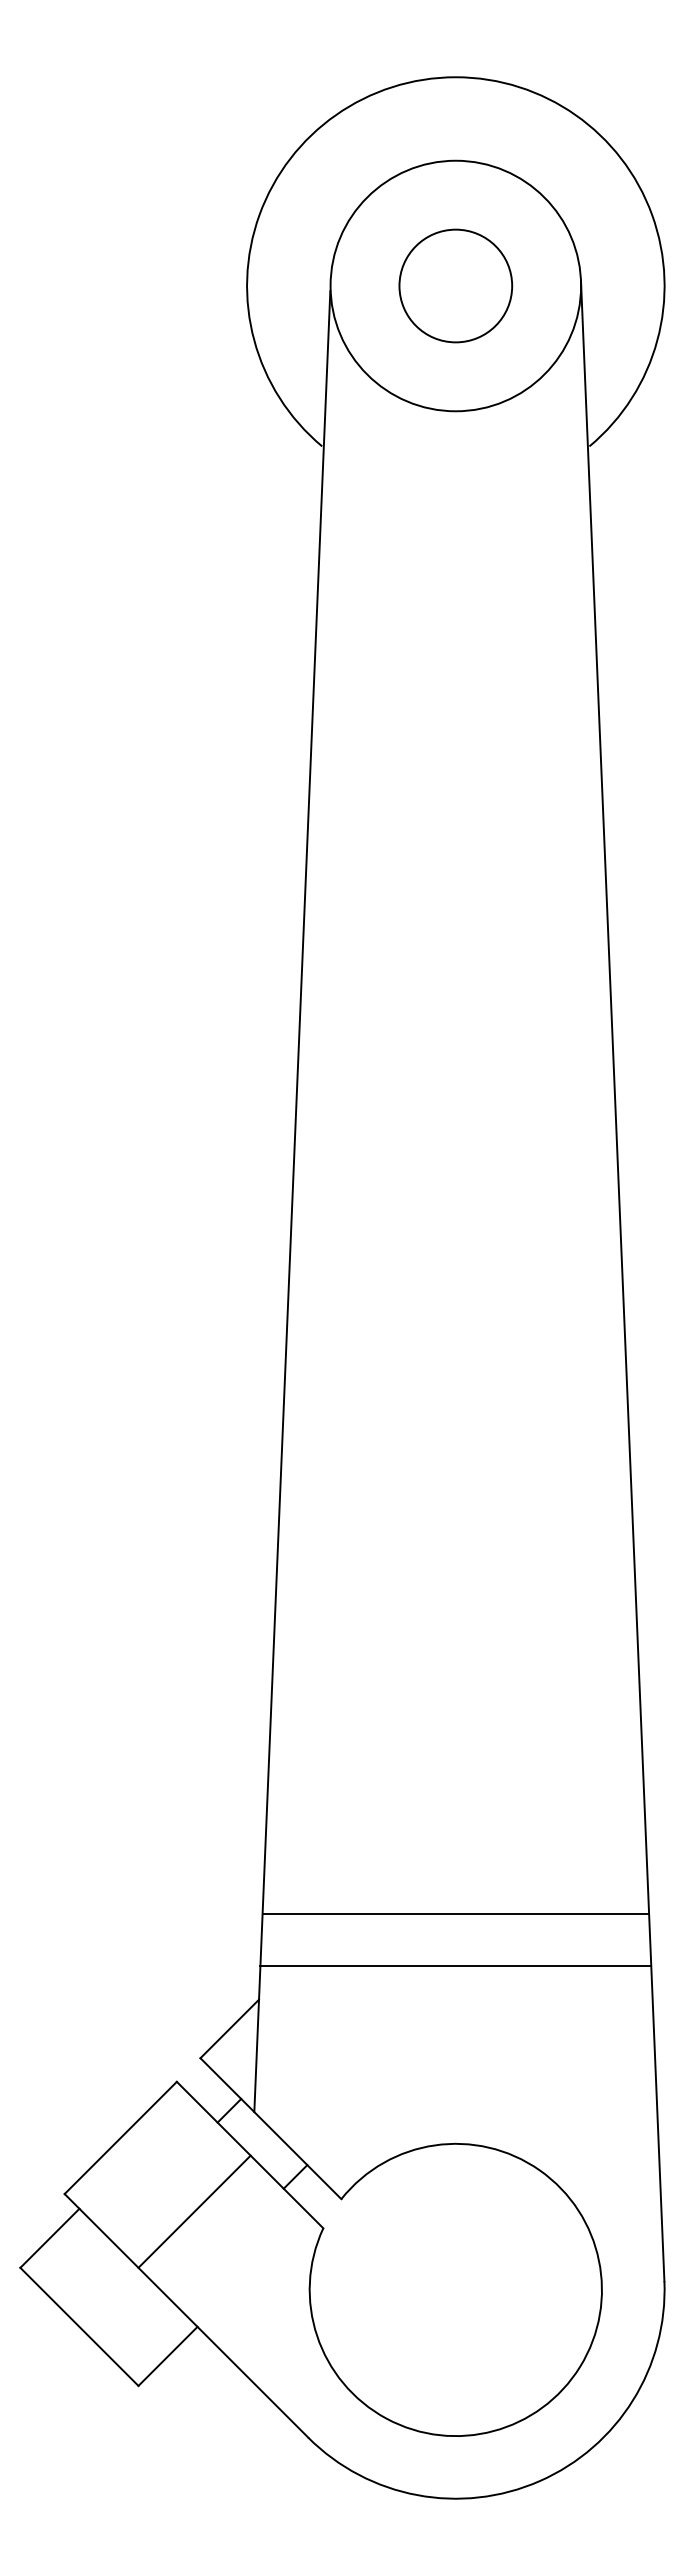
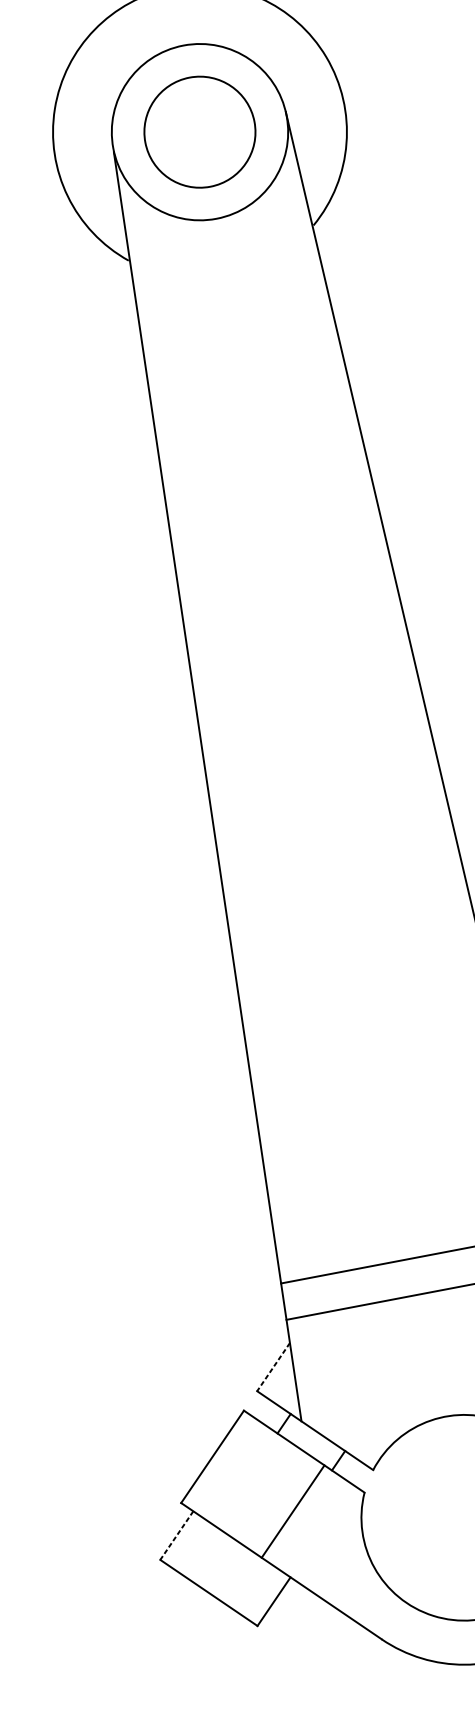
circle: (455, 285) -> (199, 131), size x1.4
line: (229, 2029) -> (273, 1367), solid -> dashed
line: (194, 2211) -> (293, 1511), moved
line: (49, 2238) -> (176, 1535), solid -> dashed

